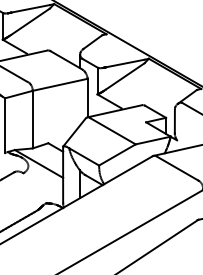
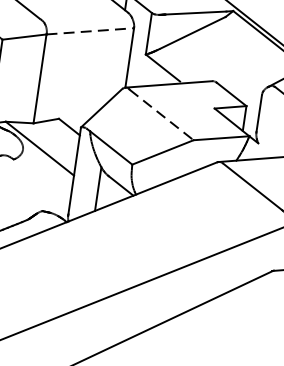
line: (60, 84) -> (90, 30), solid -> dashed
line: (113, 131) -> (162, 115), solid -> dashed

